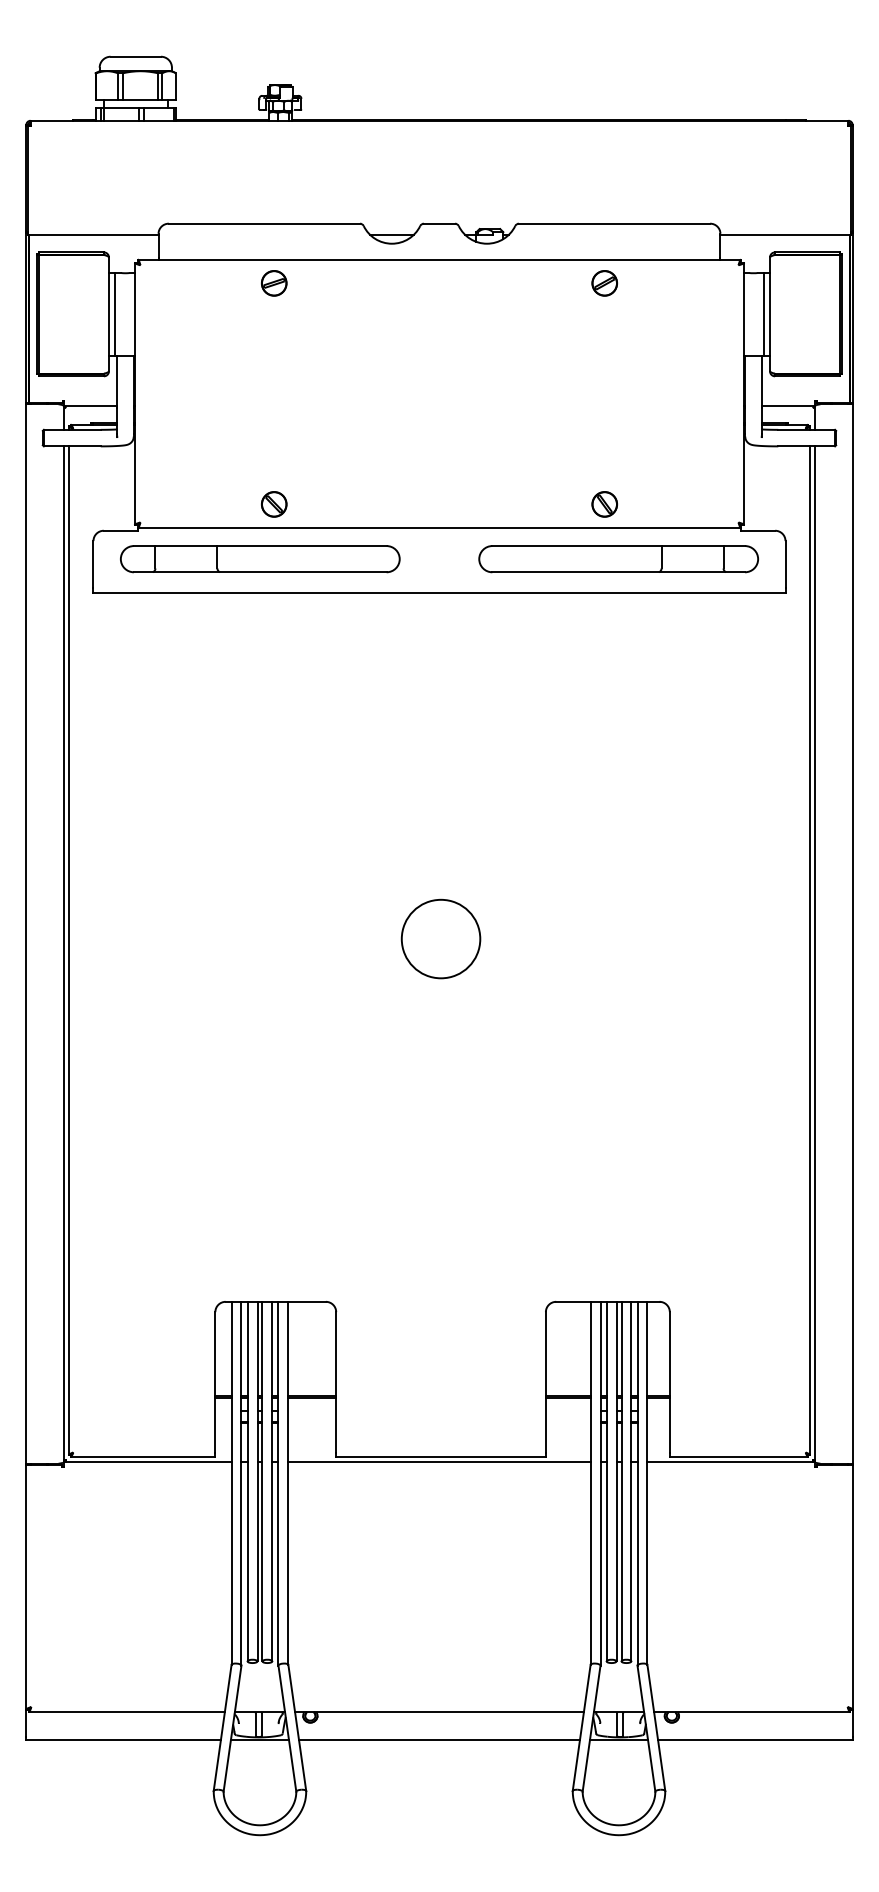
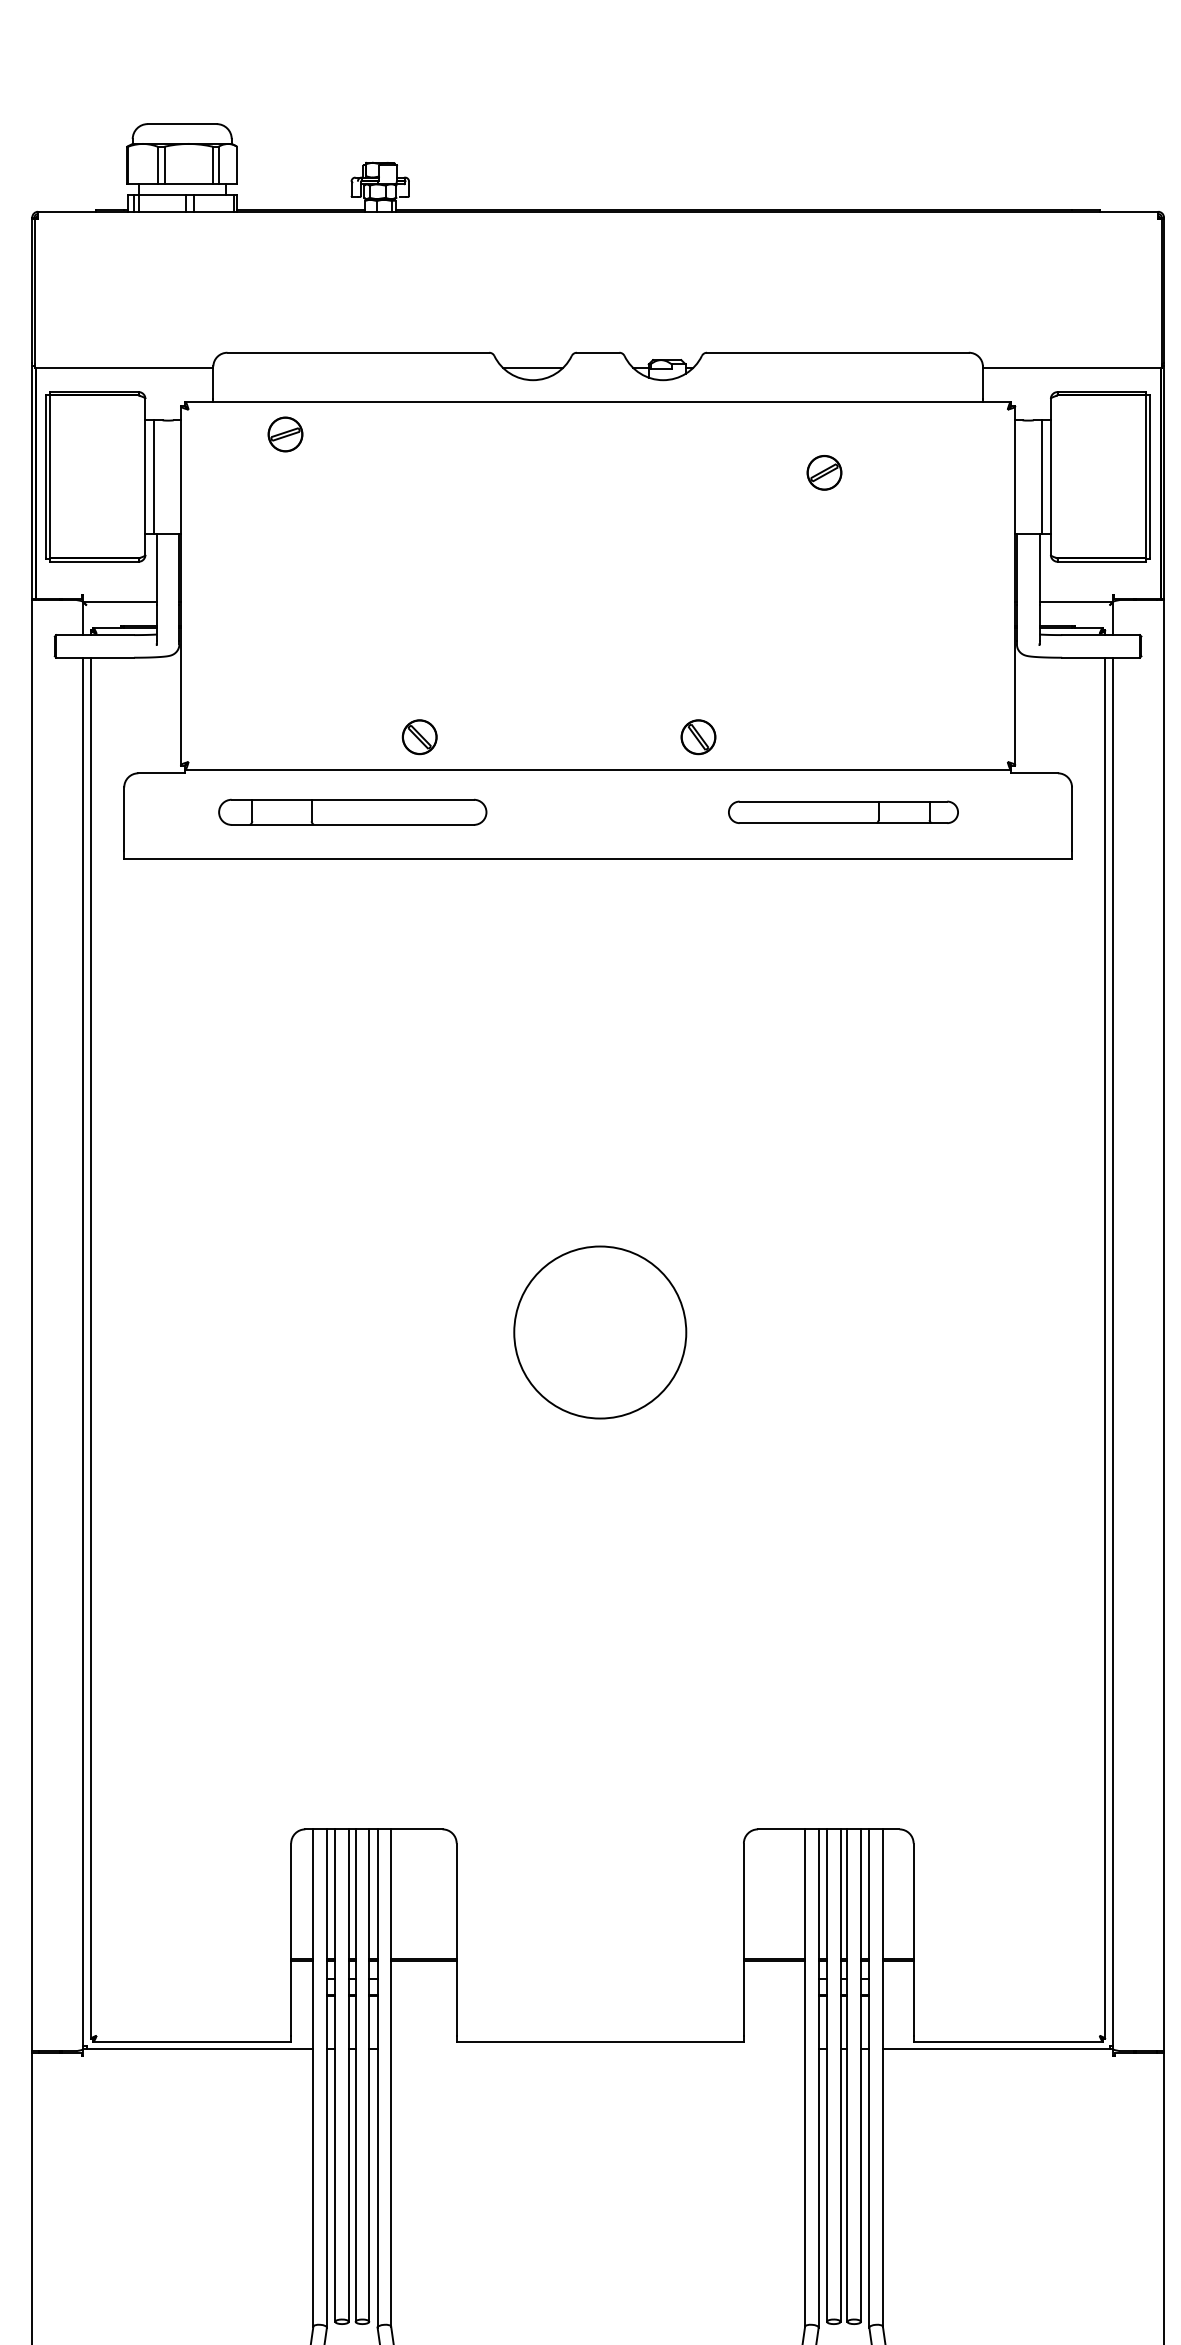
part: (274, 283) -> (285, 434), moved
part: (604, 283) -> (824, 473), moved
part: (274, 504) -> (420, 737), moved
part: (604, 504) -> (698, 737), moved
part: (260, 559) -> (352, 812), size x0.7
part: (618, 559) -> (843, 812), size x0.6
circle: (440, 938) -> (599, 1331), size x1.6
line: (439, 1462) -> (598, 2049), removed

